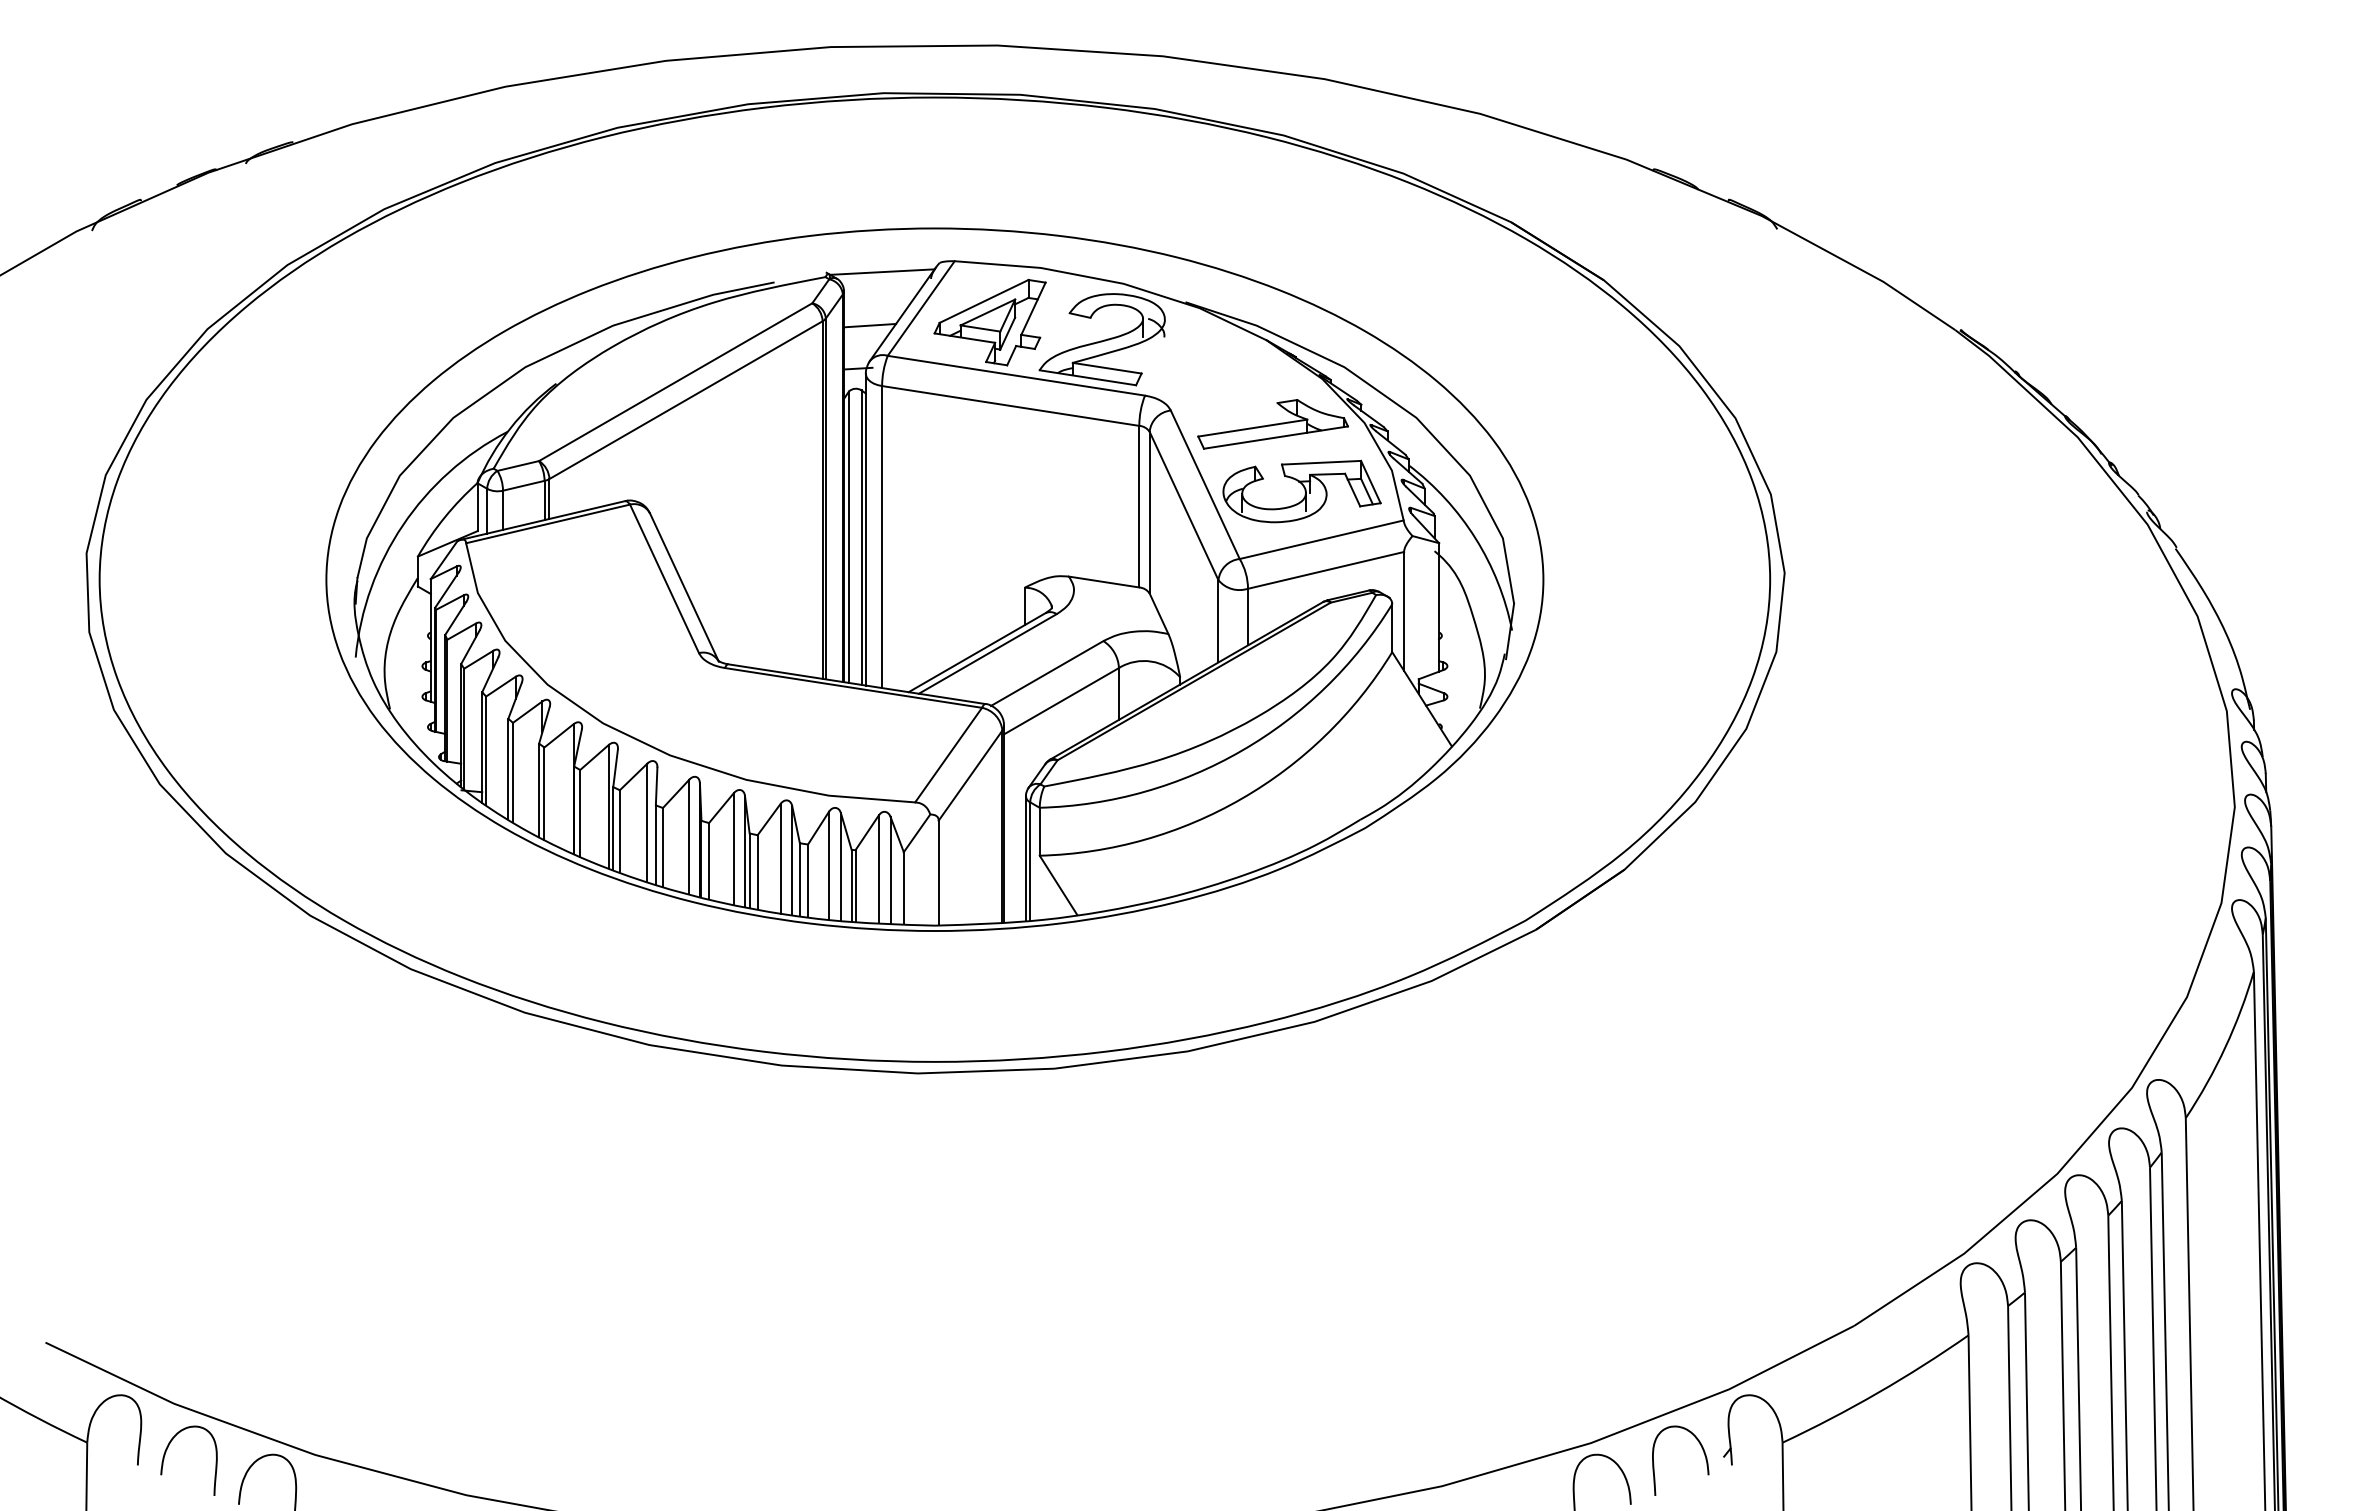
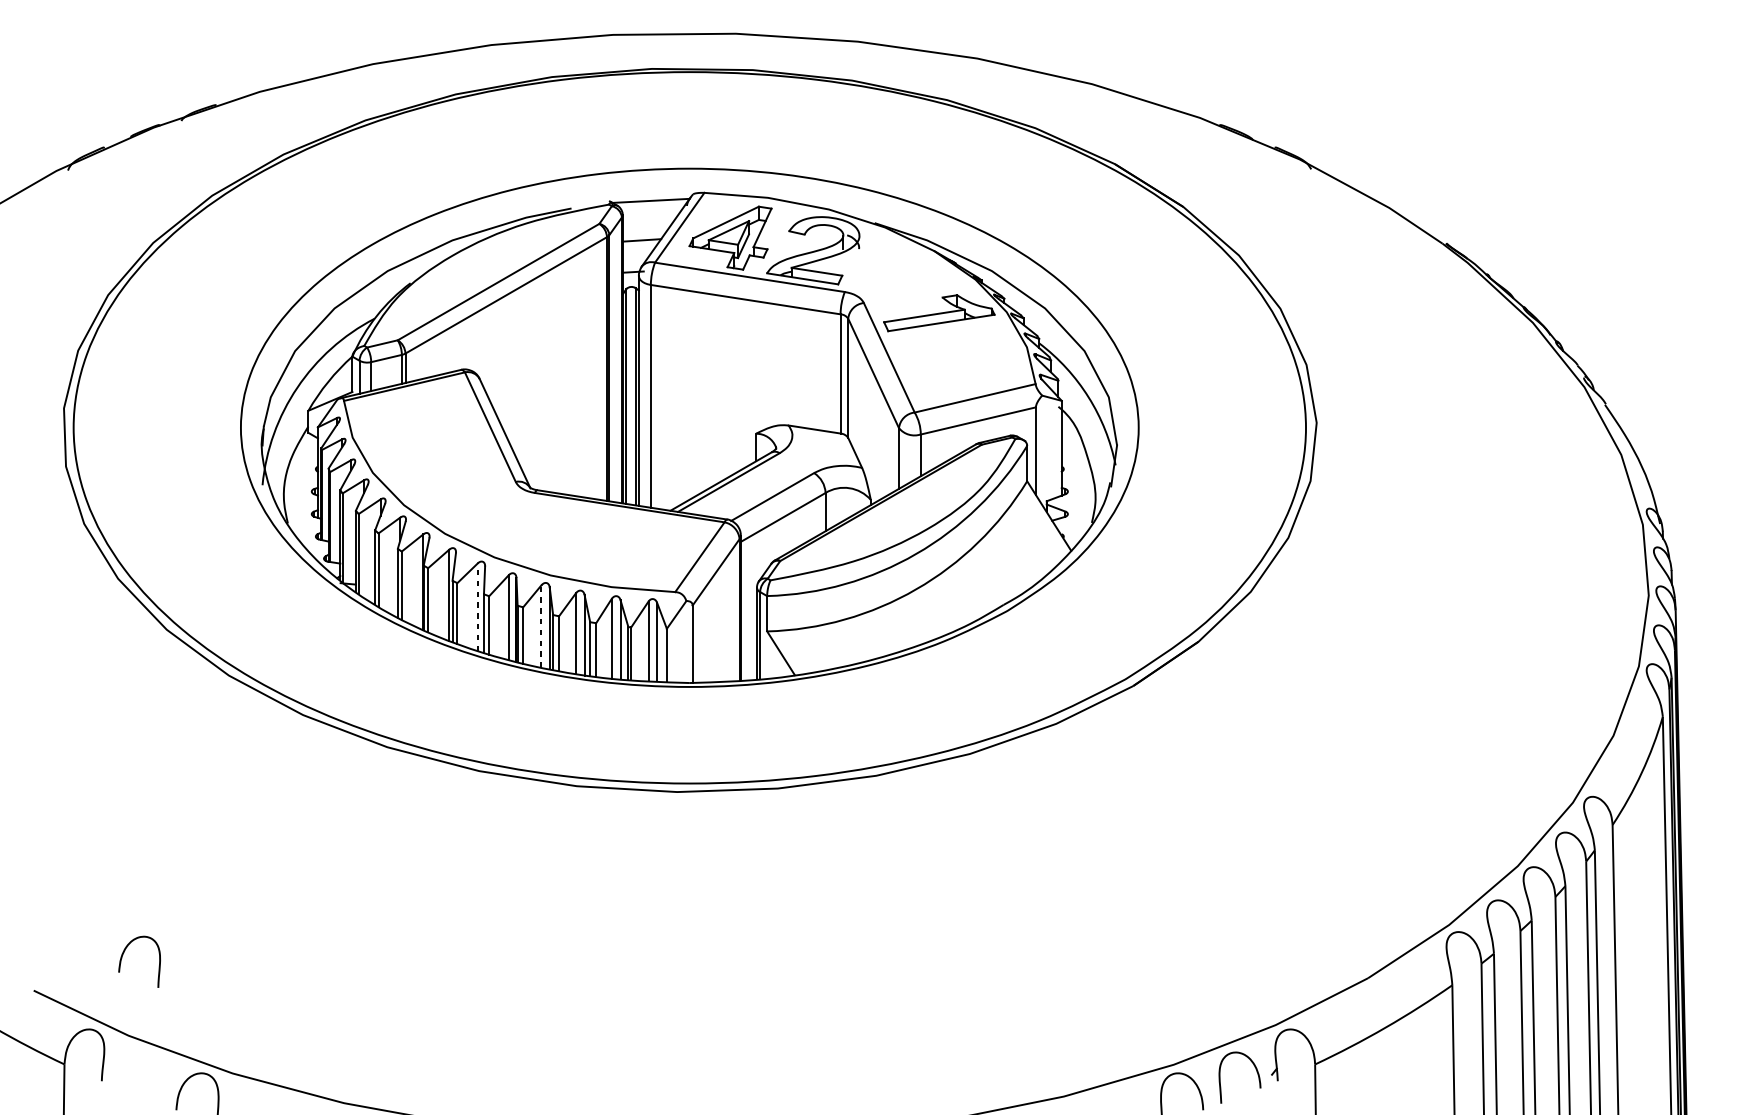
part: (1301, 491) -> (960, 362), removed
line: (647, 822) -> (477, 606), solid -> dashed
line: (733, 849) -> (541, 626), solid -> dashed
curve: (166, 1452) -> (122, 955), moved

